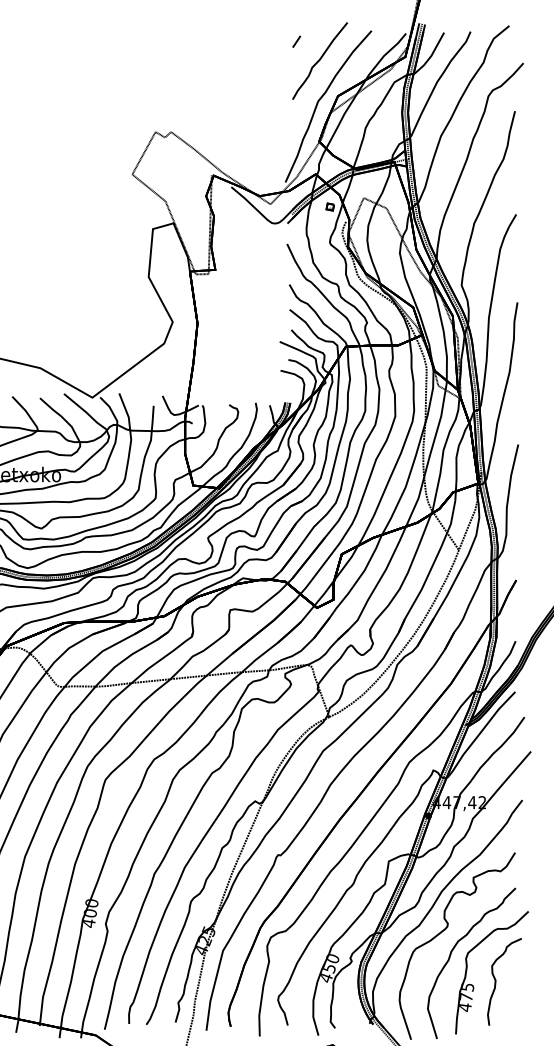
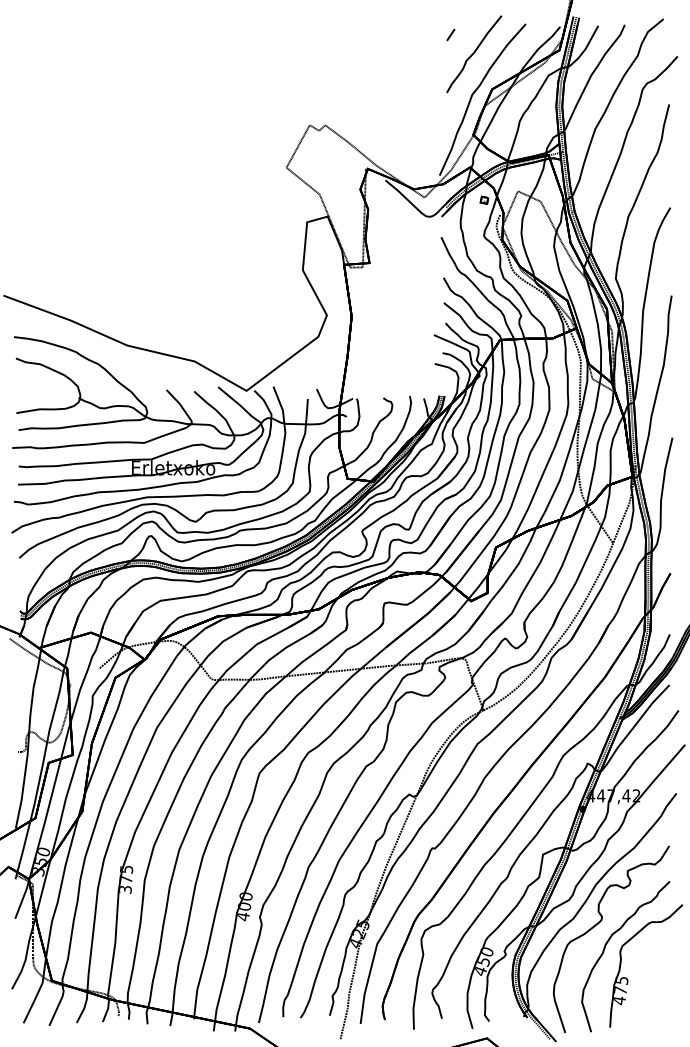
curve: (496, 981) -> (650, 974), removed

